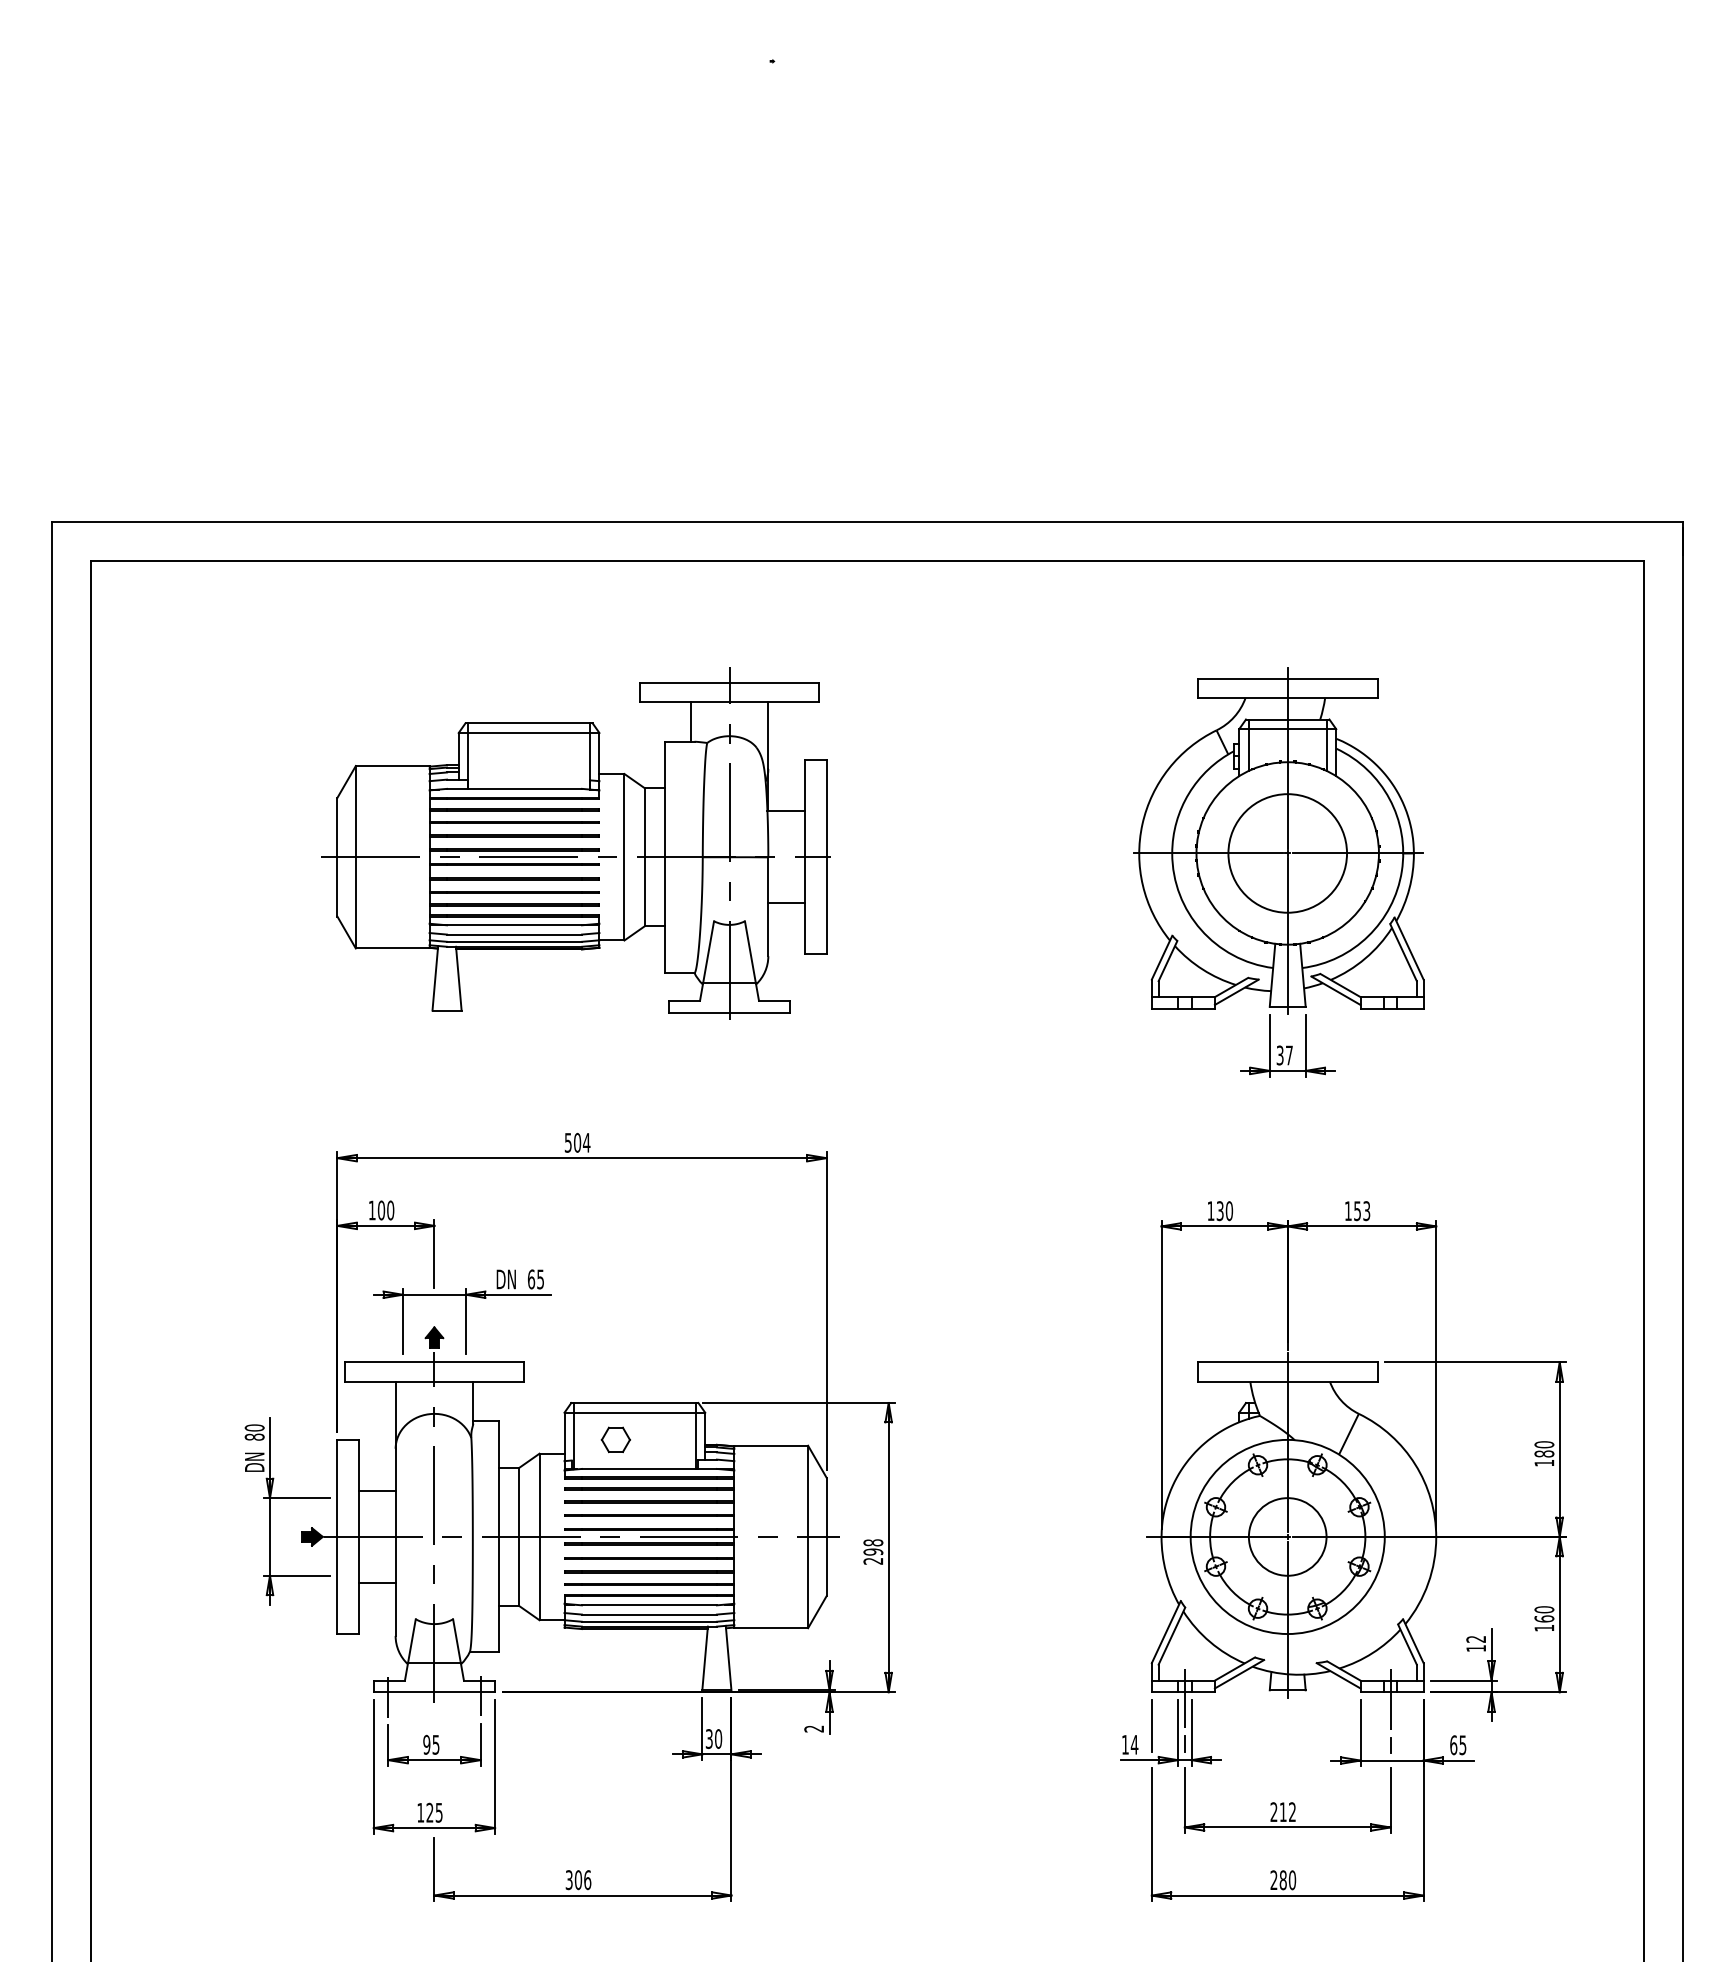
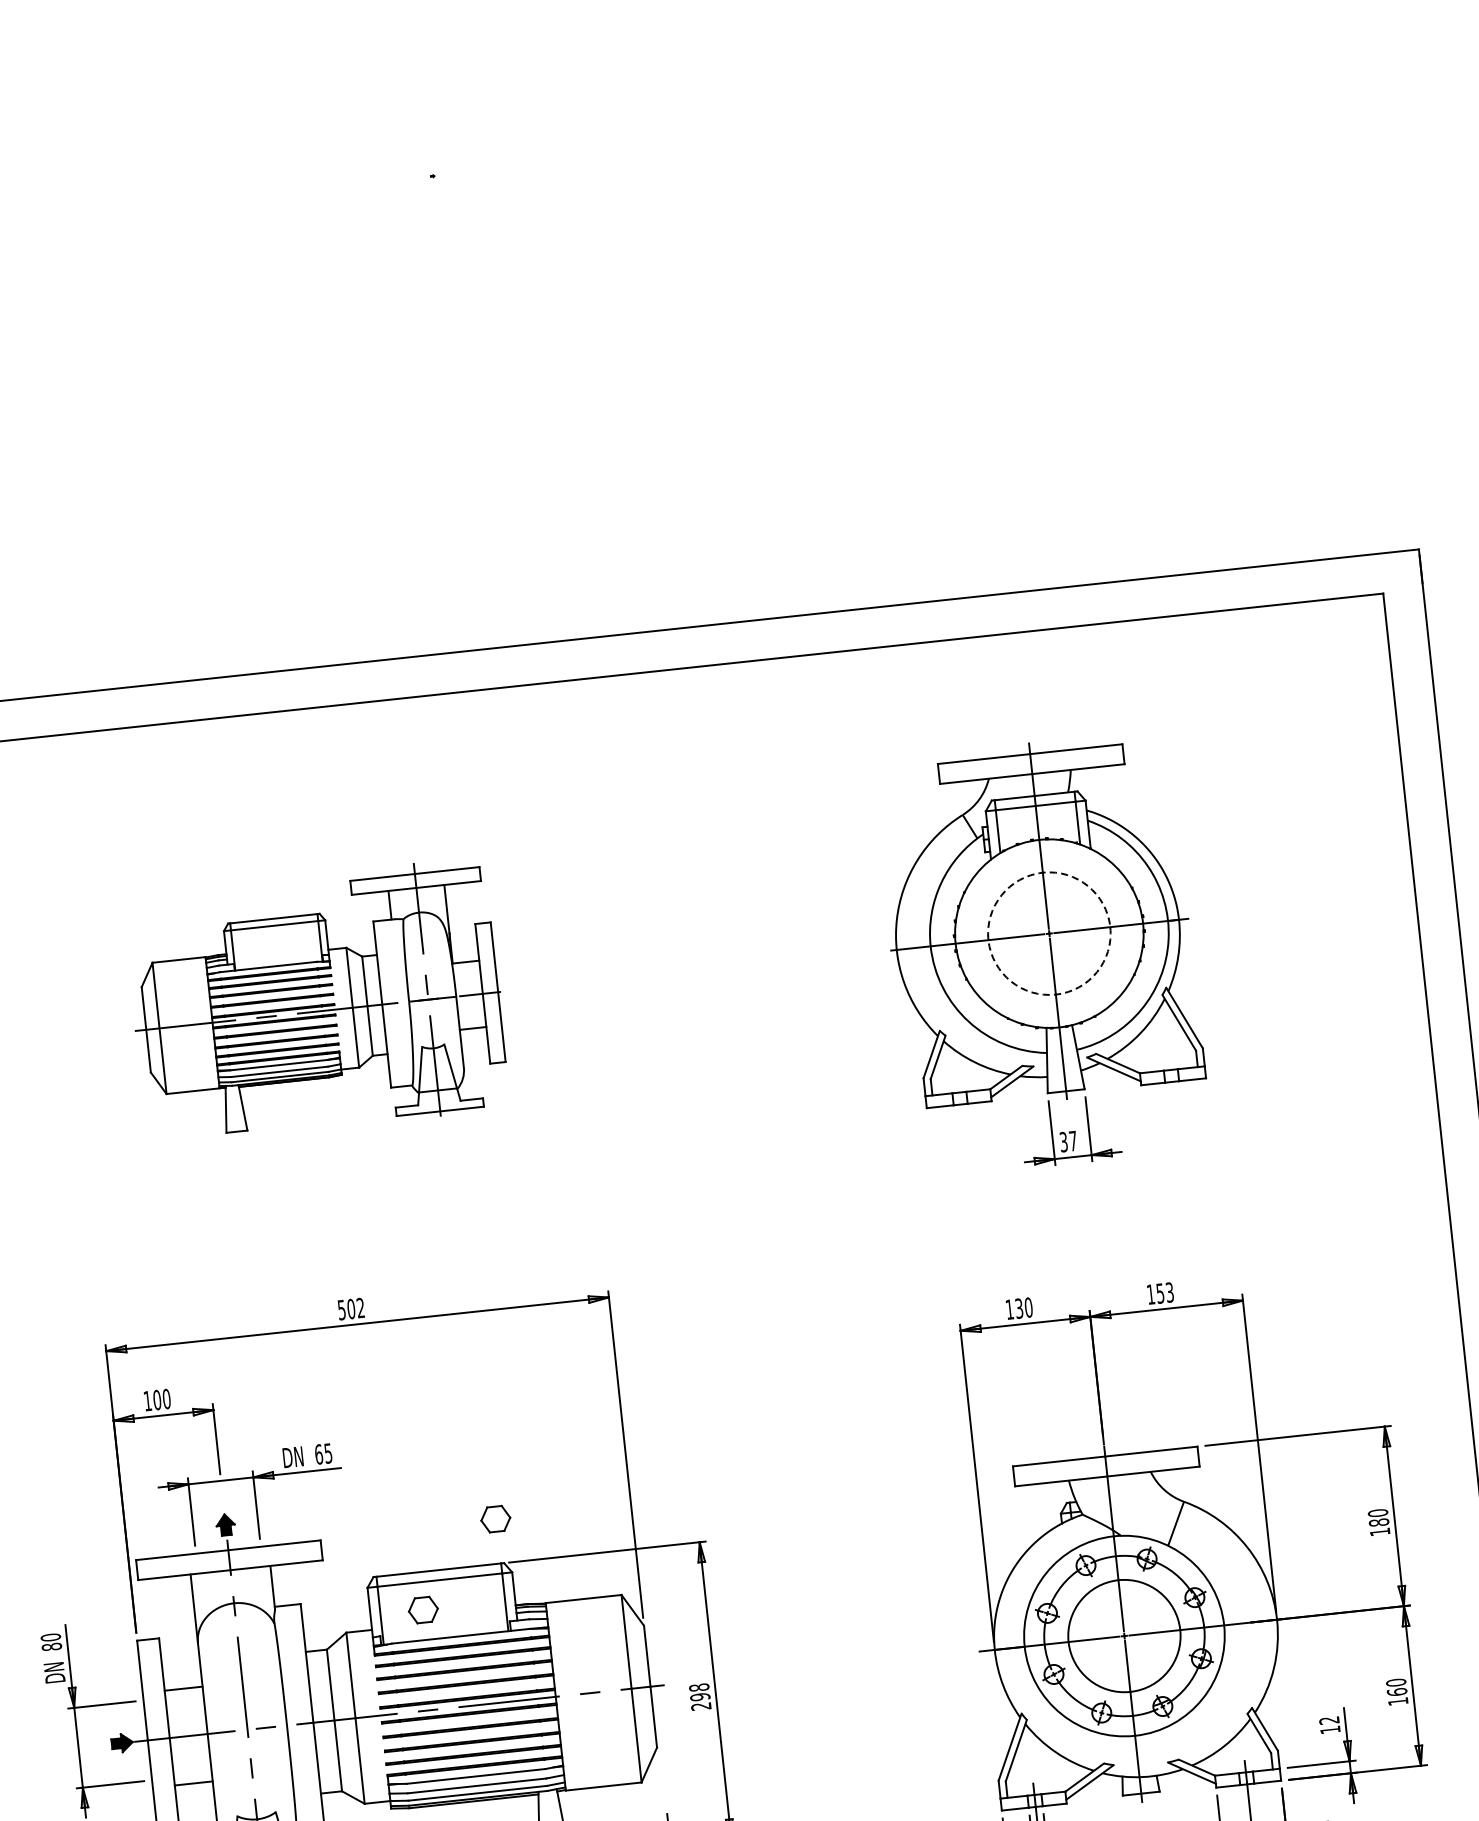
part: (575, 843) -> (316, 1001), size x0.7
circle: (1287, 853) -> (1049, 933), solid -> dashed
text: (586, 1142) -> (360, 1307), 504 -> 502
part: (694, 1359) -> (495, 1518), added
circle: (1287, 1536) -> (1124, 1635), size x1.4

